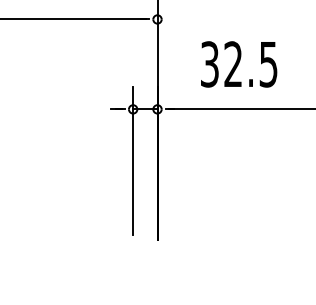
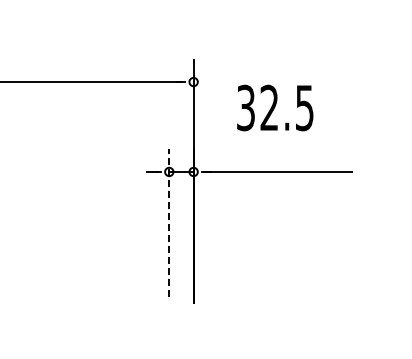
text: (239, 63) -> (275, 107), moved
line: (133, 160) -> (169, 223), solid -> dashed

